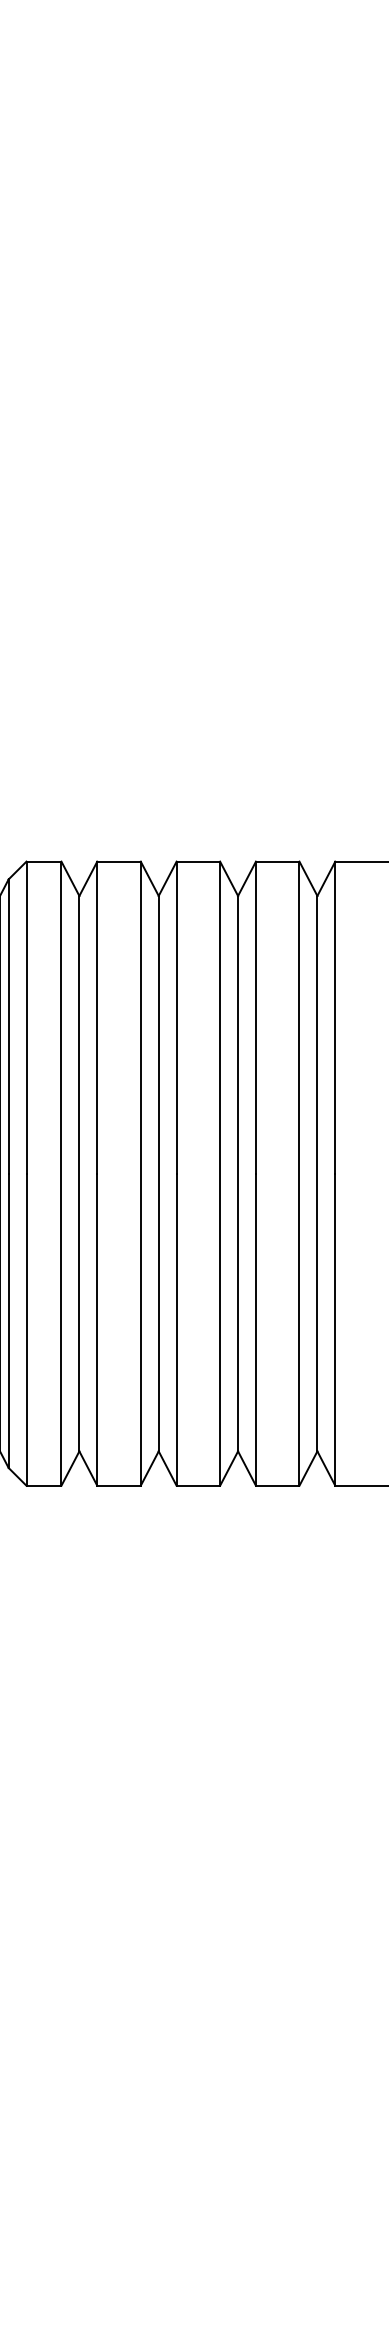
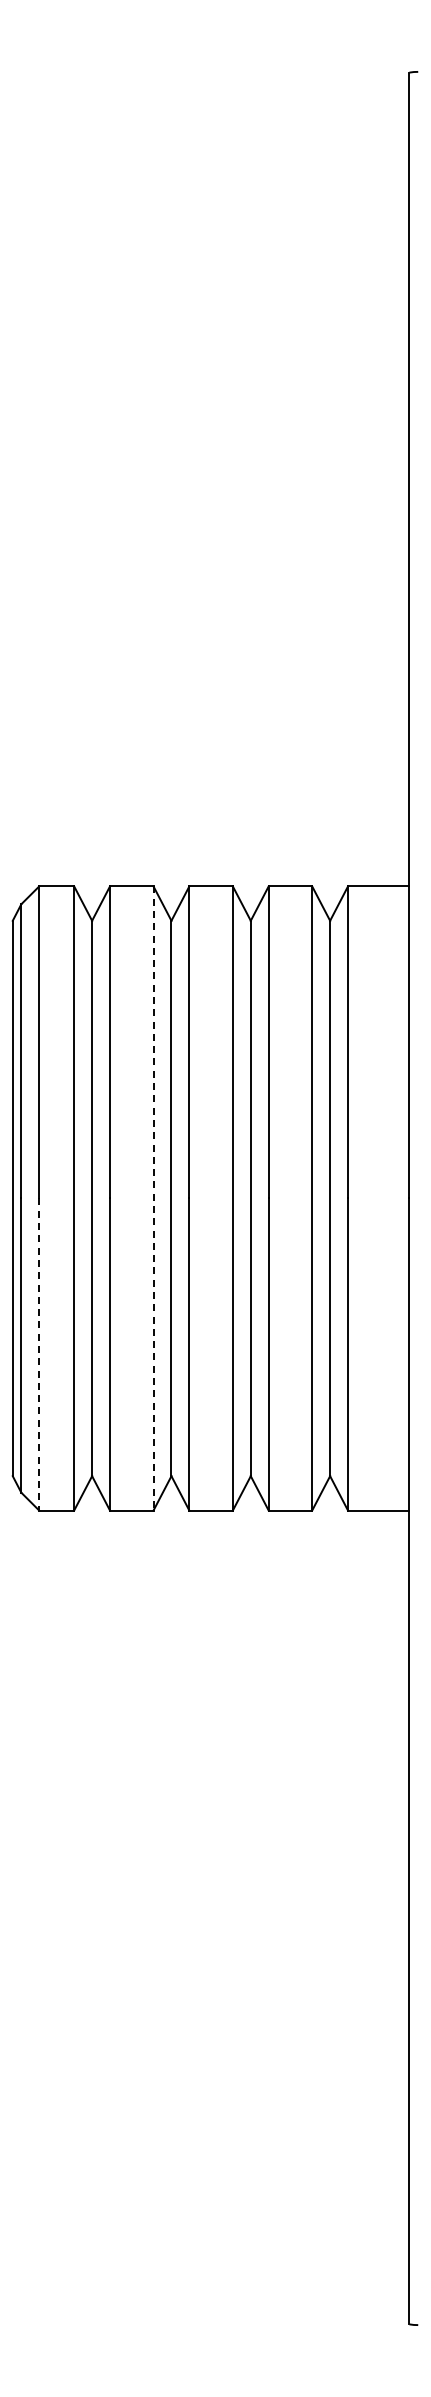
line: (140, 1173) -> (153, 1198), solid -> dashed
line: (26, 1330) -> (39, 1355), solid -> dashed

